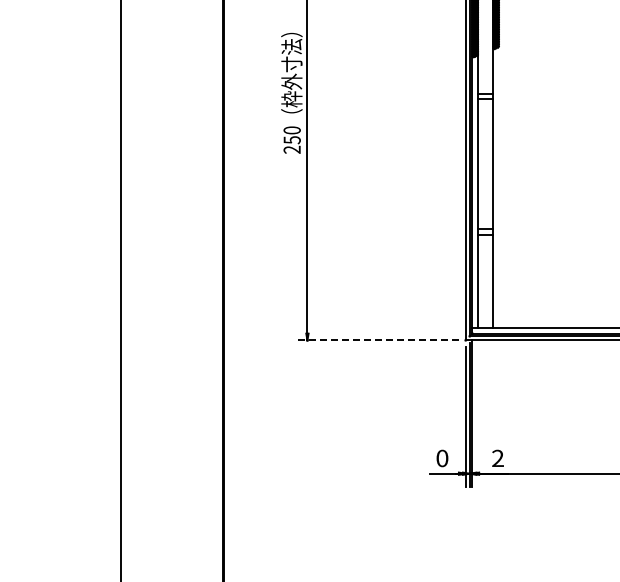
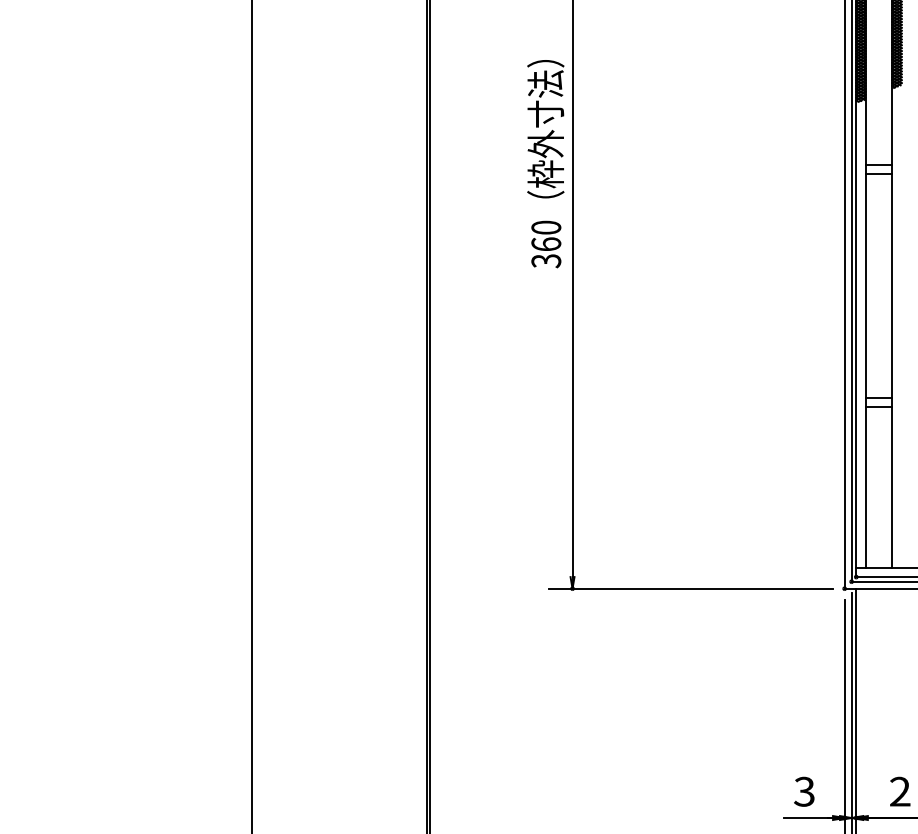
text: (291, 144) -> (545, 251), 250 -> 360
line: (375, 340) -> (689, 588), dashed -> solid
text: (442, 458) -> (804, 791), 0 -> 3

